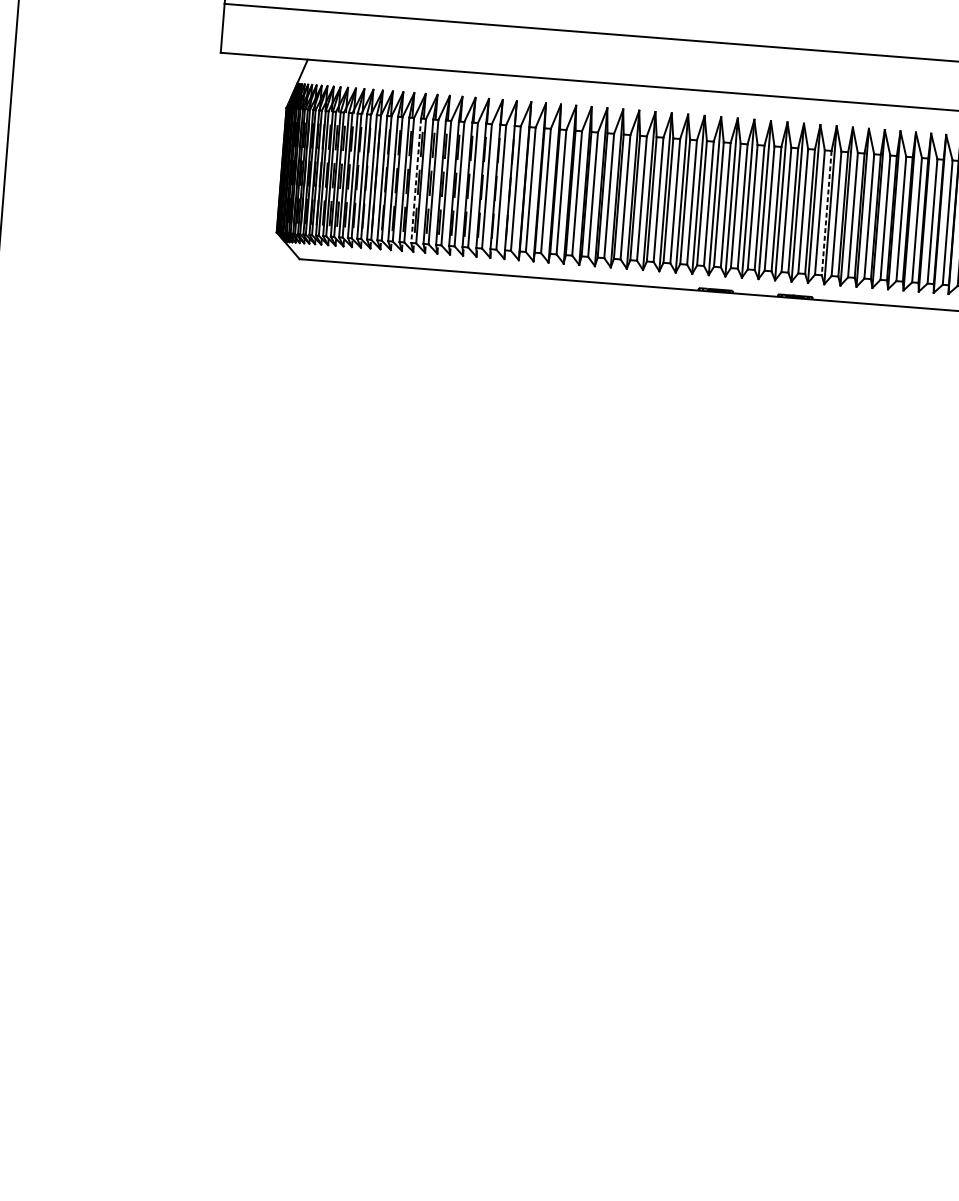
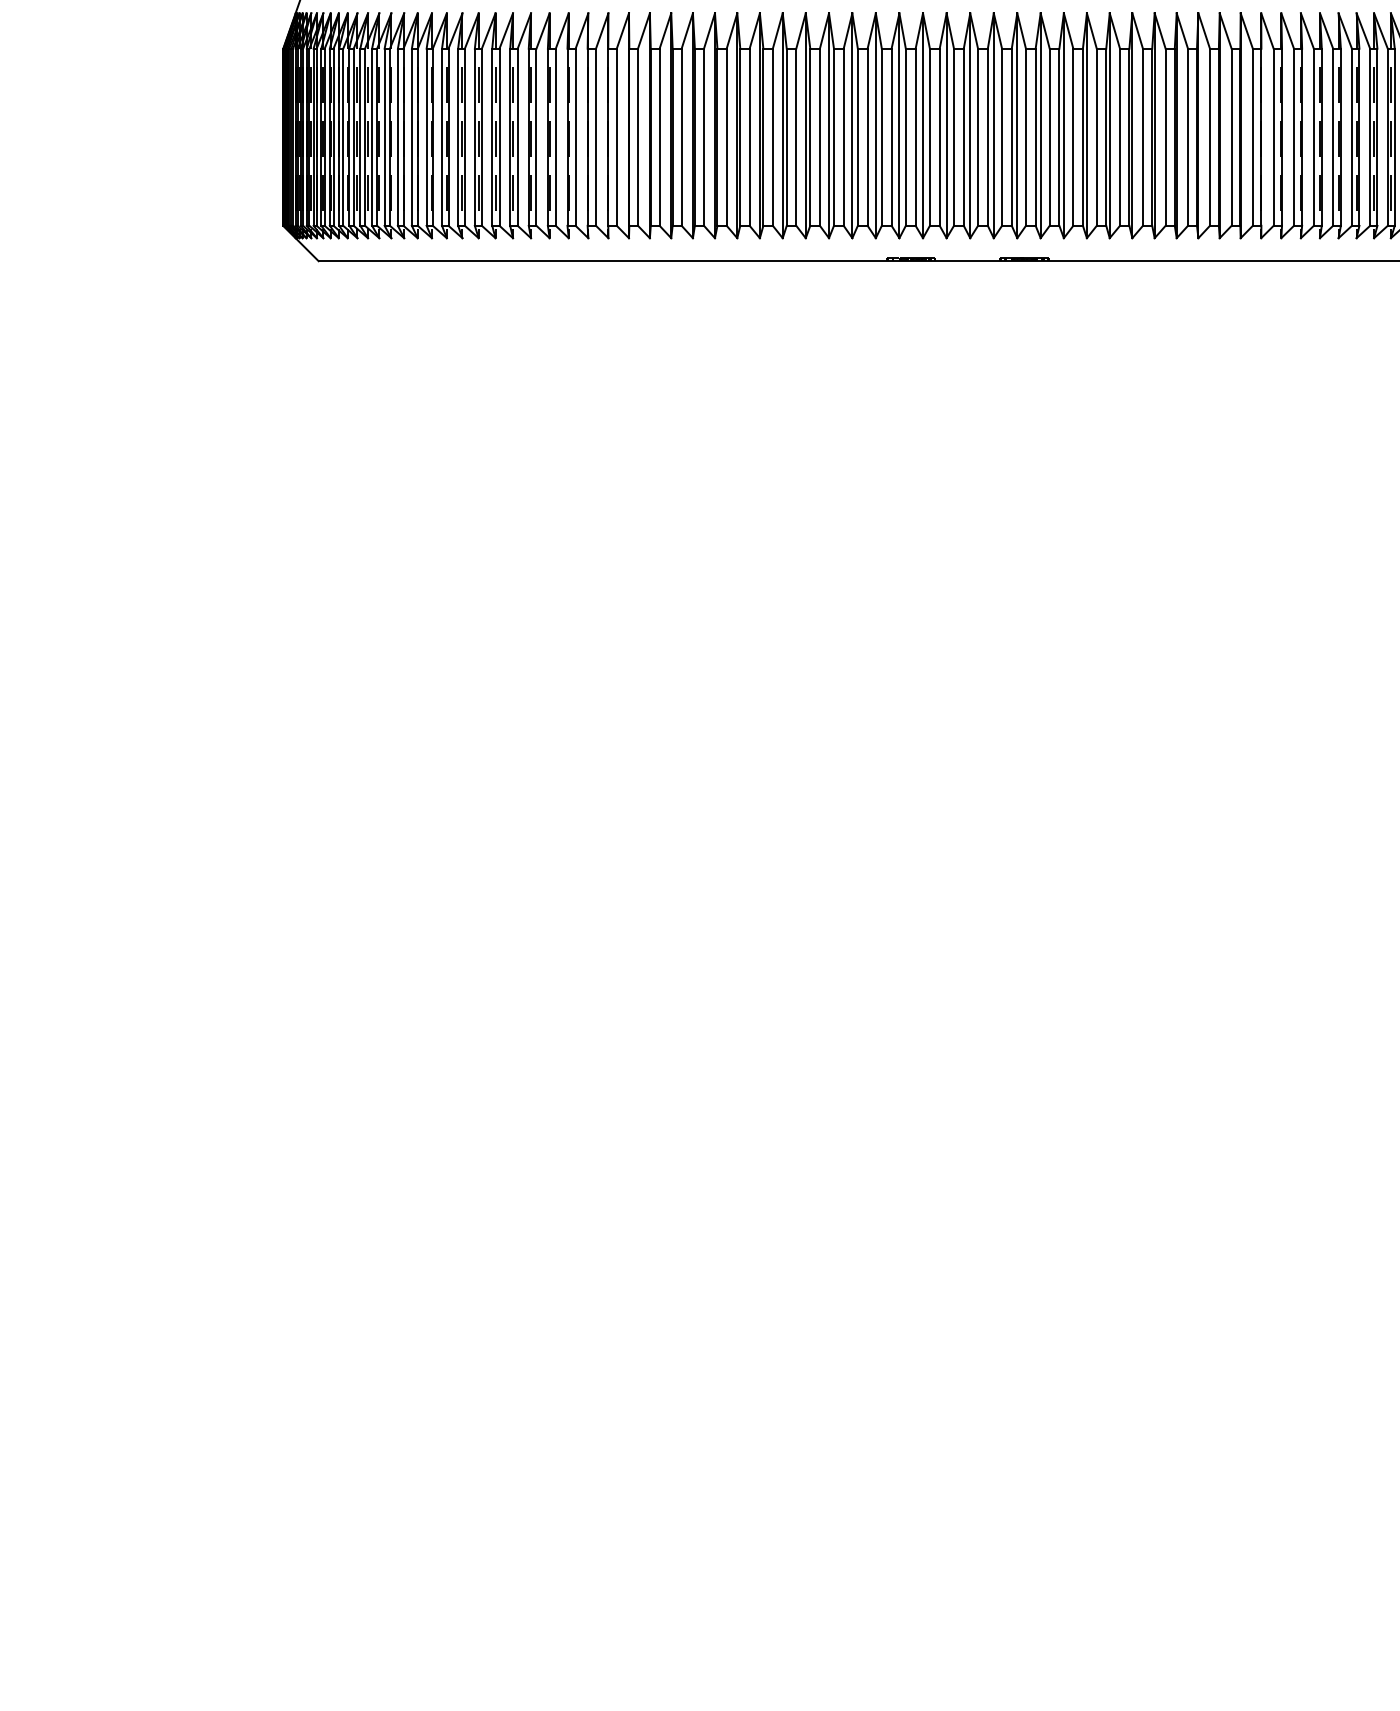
line: (415, 180) -> (474, 137), dashed -> solid
line: (826, 213) -> (1059, 137), dashed -> solid

